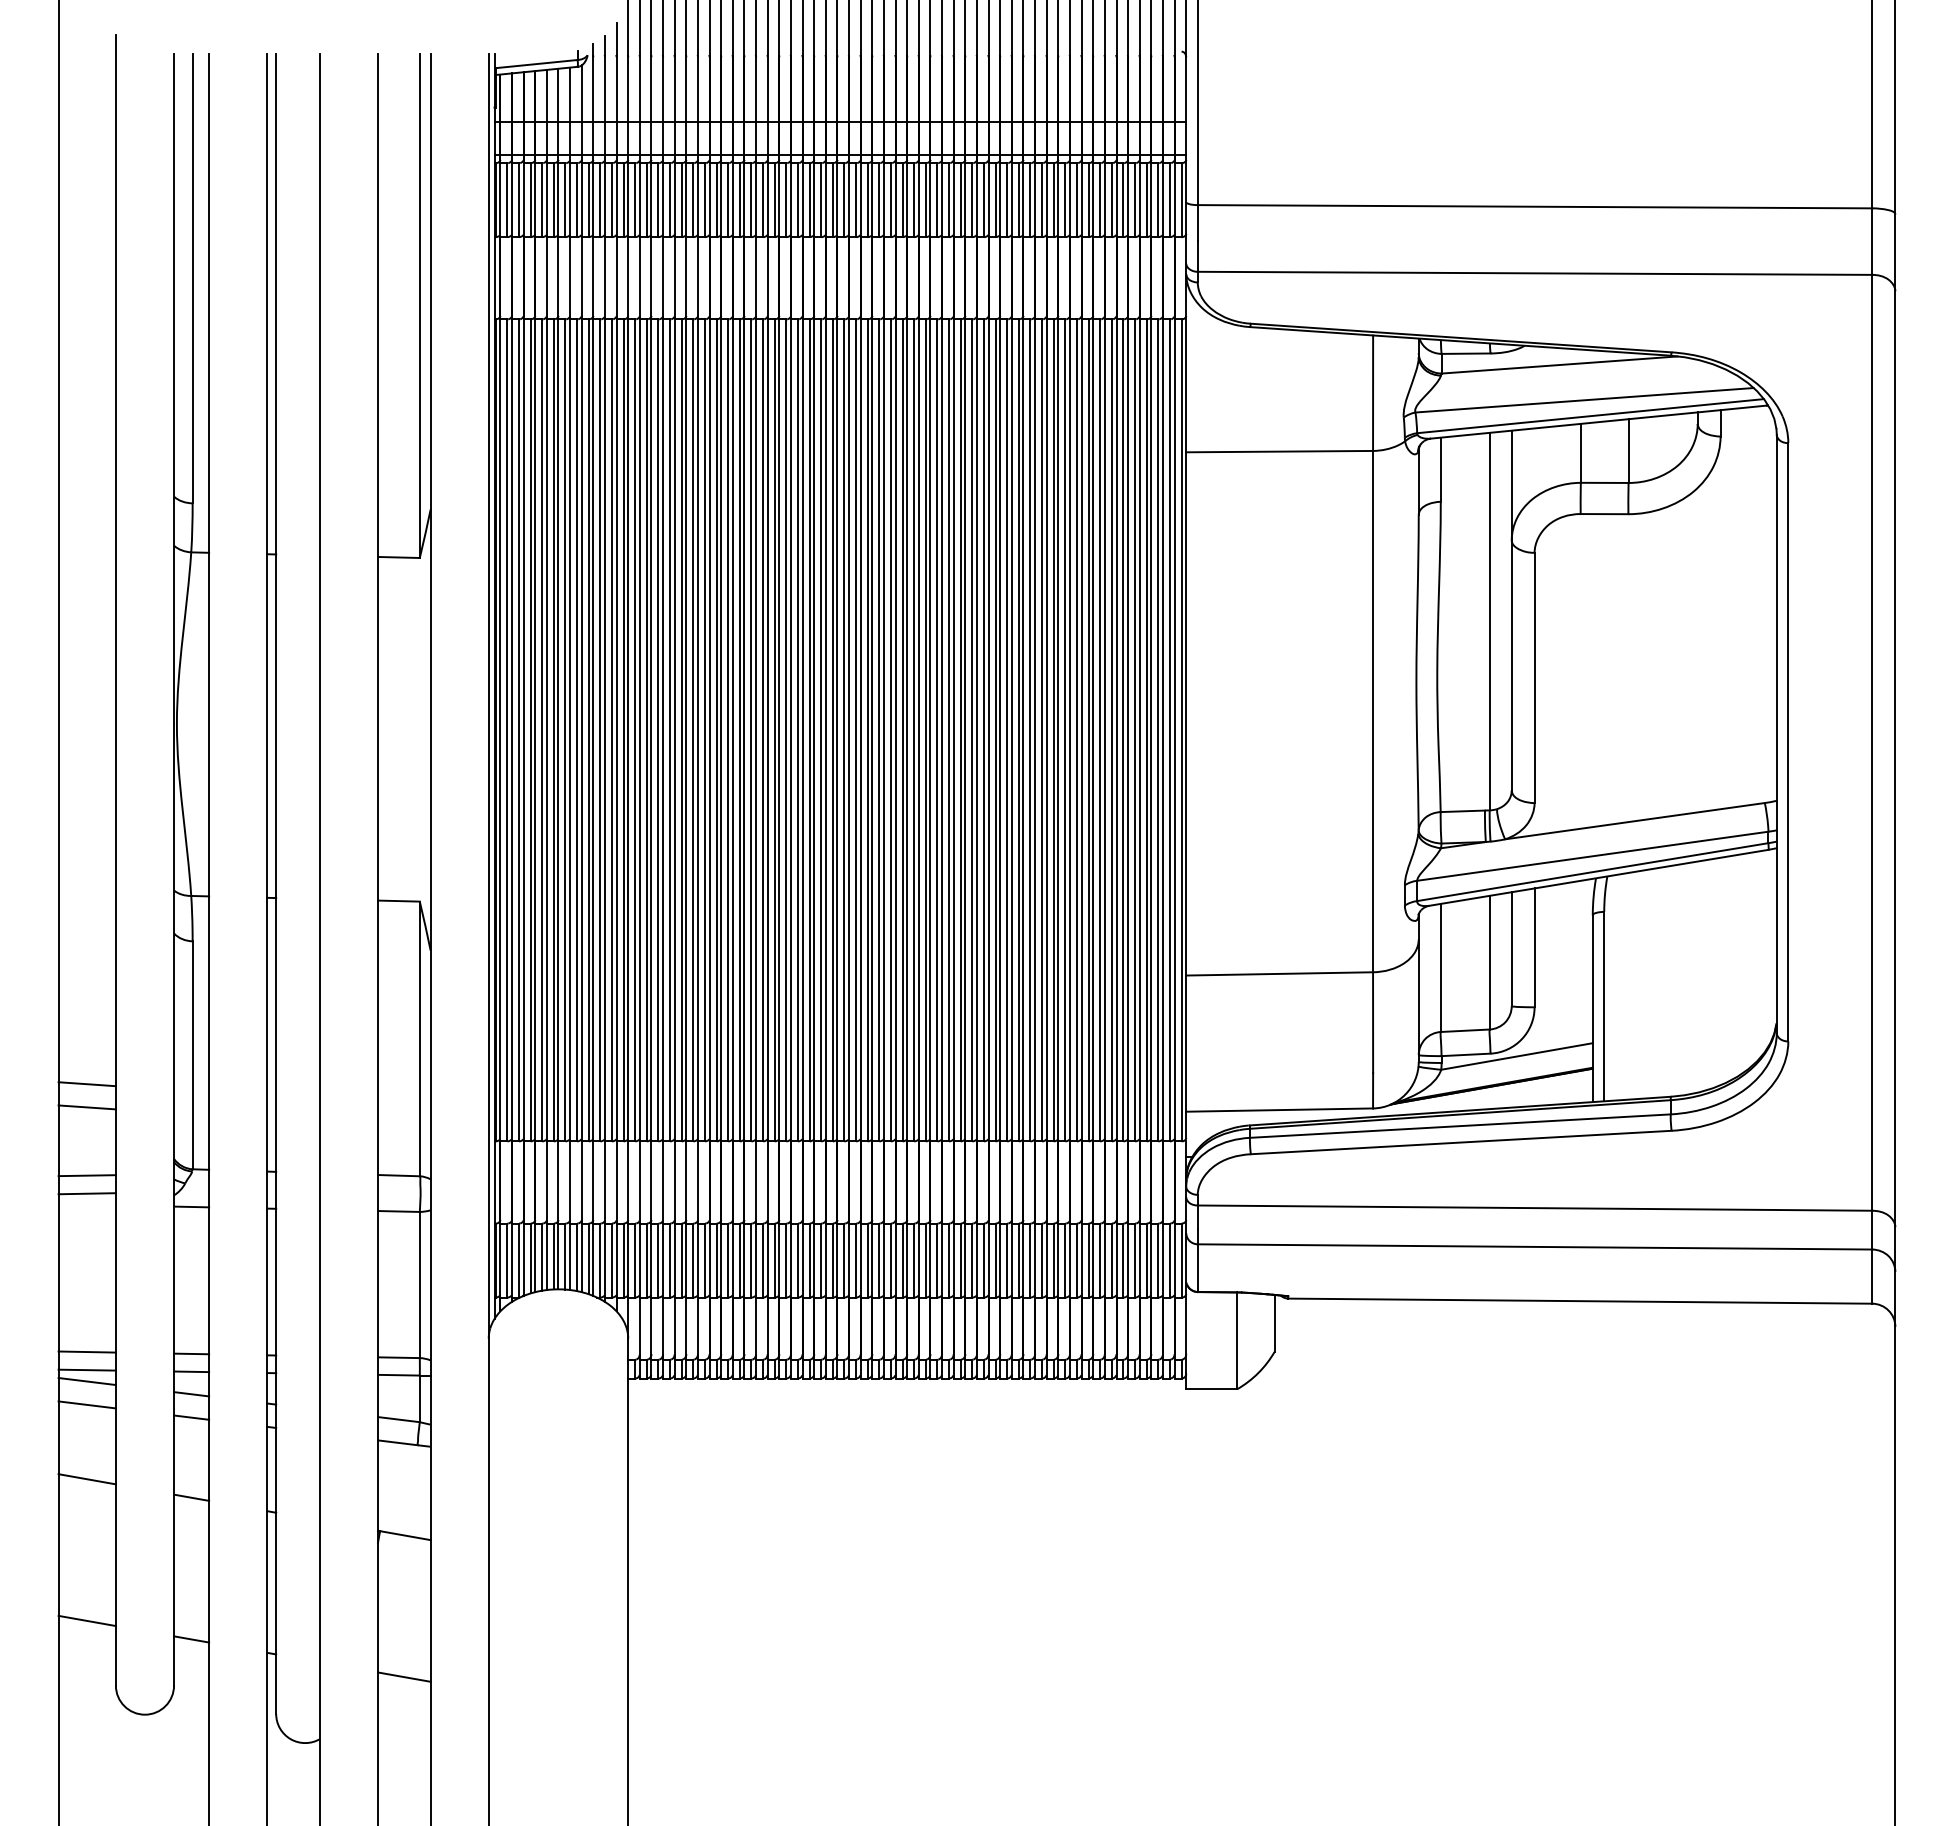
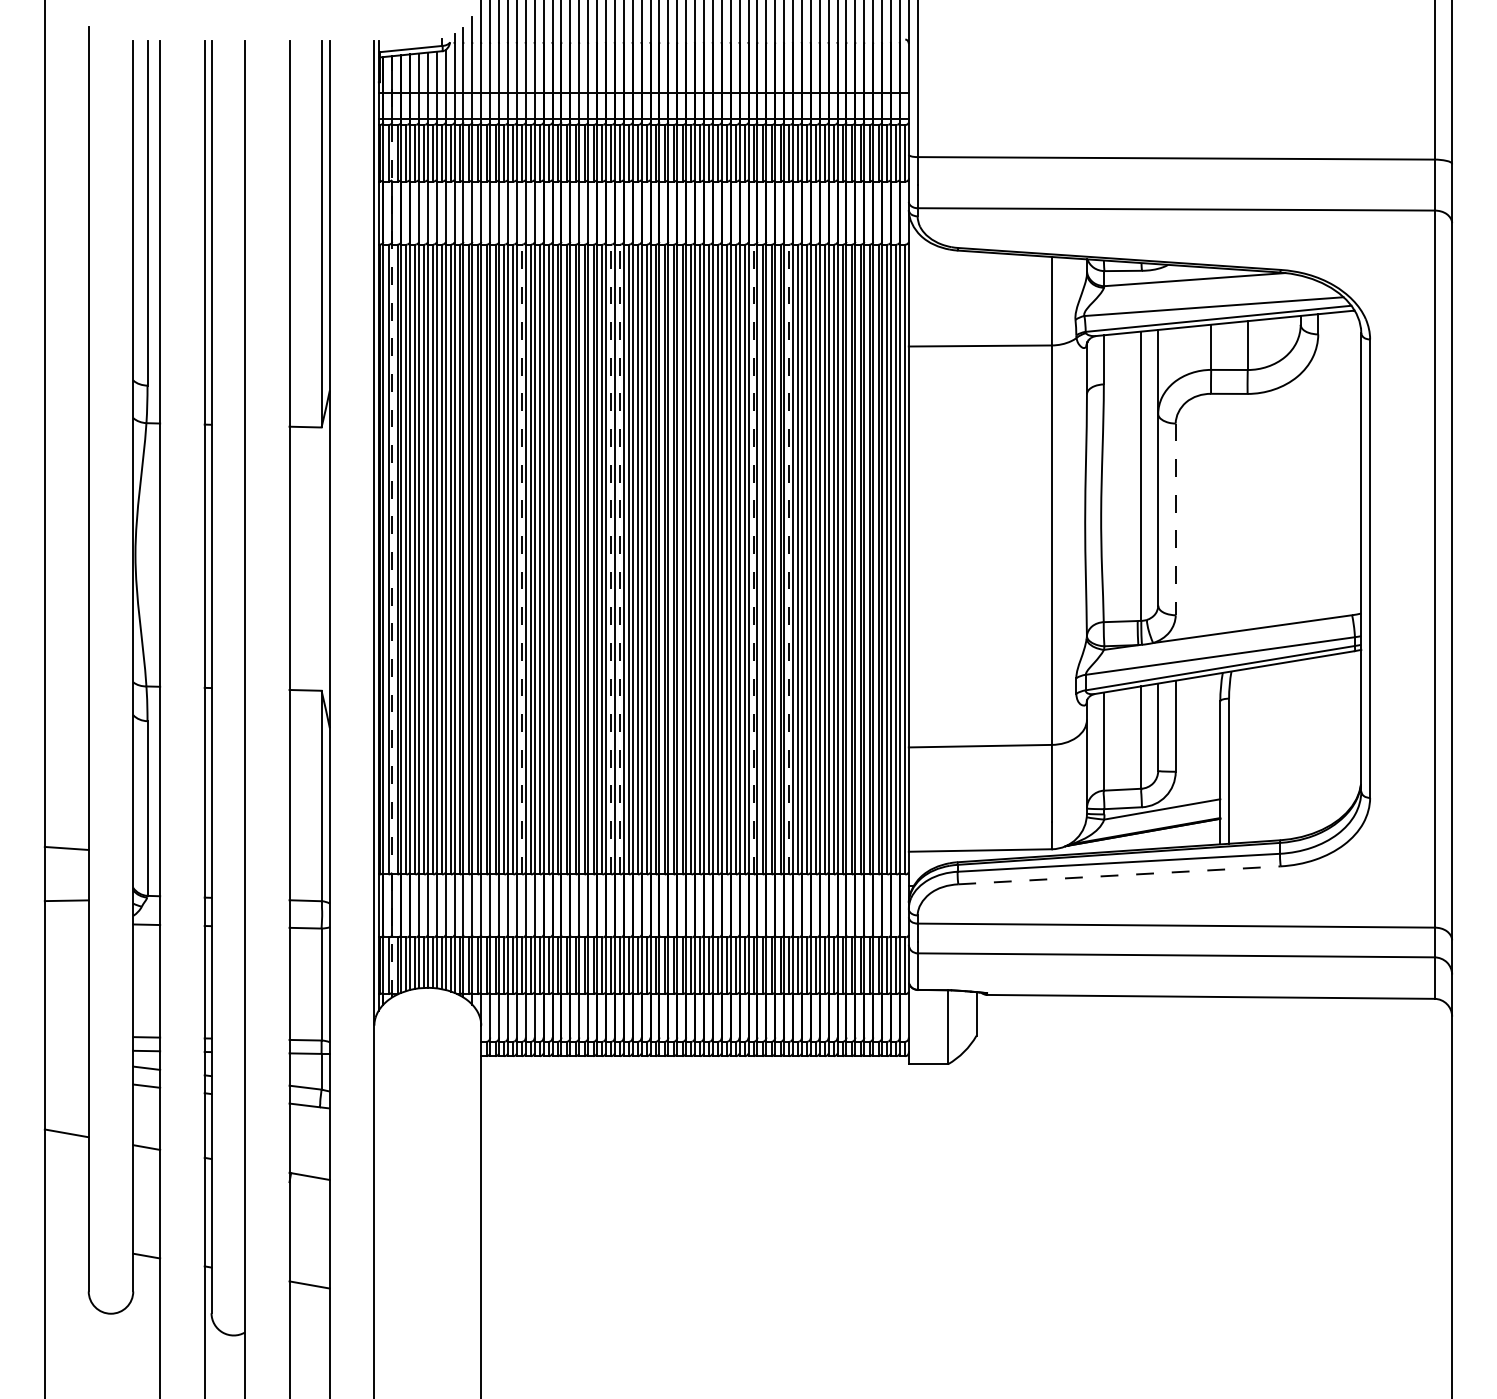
line: (1534, 678) -> (1175, 519), solid -> dashed
line: (511, 687) -> (391, 526), solid -> dashed
line: (681, 729) -> (522, 558), solid -> dashed
line: (797, 729) -> (610, 558), solid -> dashed
line: (809, 729) -> (620, 558), solid -> dashed
line: (983, 729) -> (753, 558), solid -> dashed
line: (1030, 729) -> (789, 558), solid -> dashed
line: (86, 1084) -> (66, 830), removed
line: (1461, 1142) -> (1119, 875), solid -> dashed
line: (86, 1193) -> (66, 914), removed
line: (86, 1351) -> (66, 1035), removed
line: (86, 1369) -> (66, 1049), removed
line: (86, 1381) -> (66, 1058), removed
line: (86, 1404) -> (66, 1076), removed
line: (86, 1620) -> (66, 1241), removed

